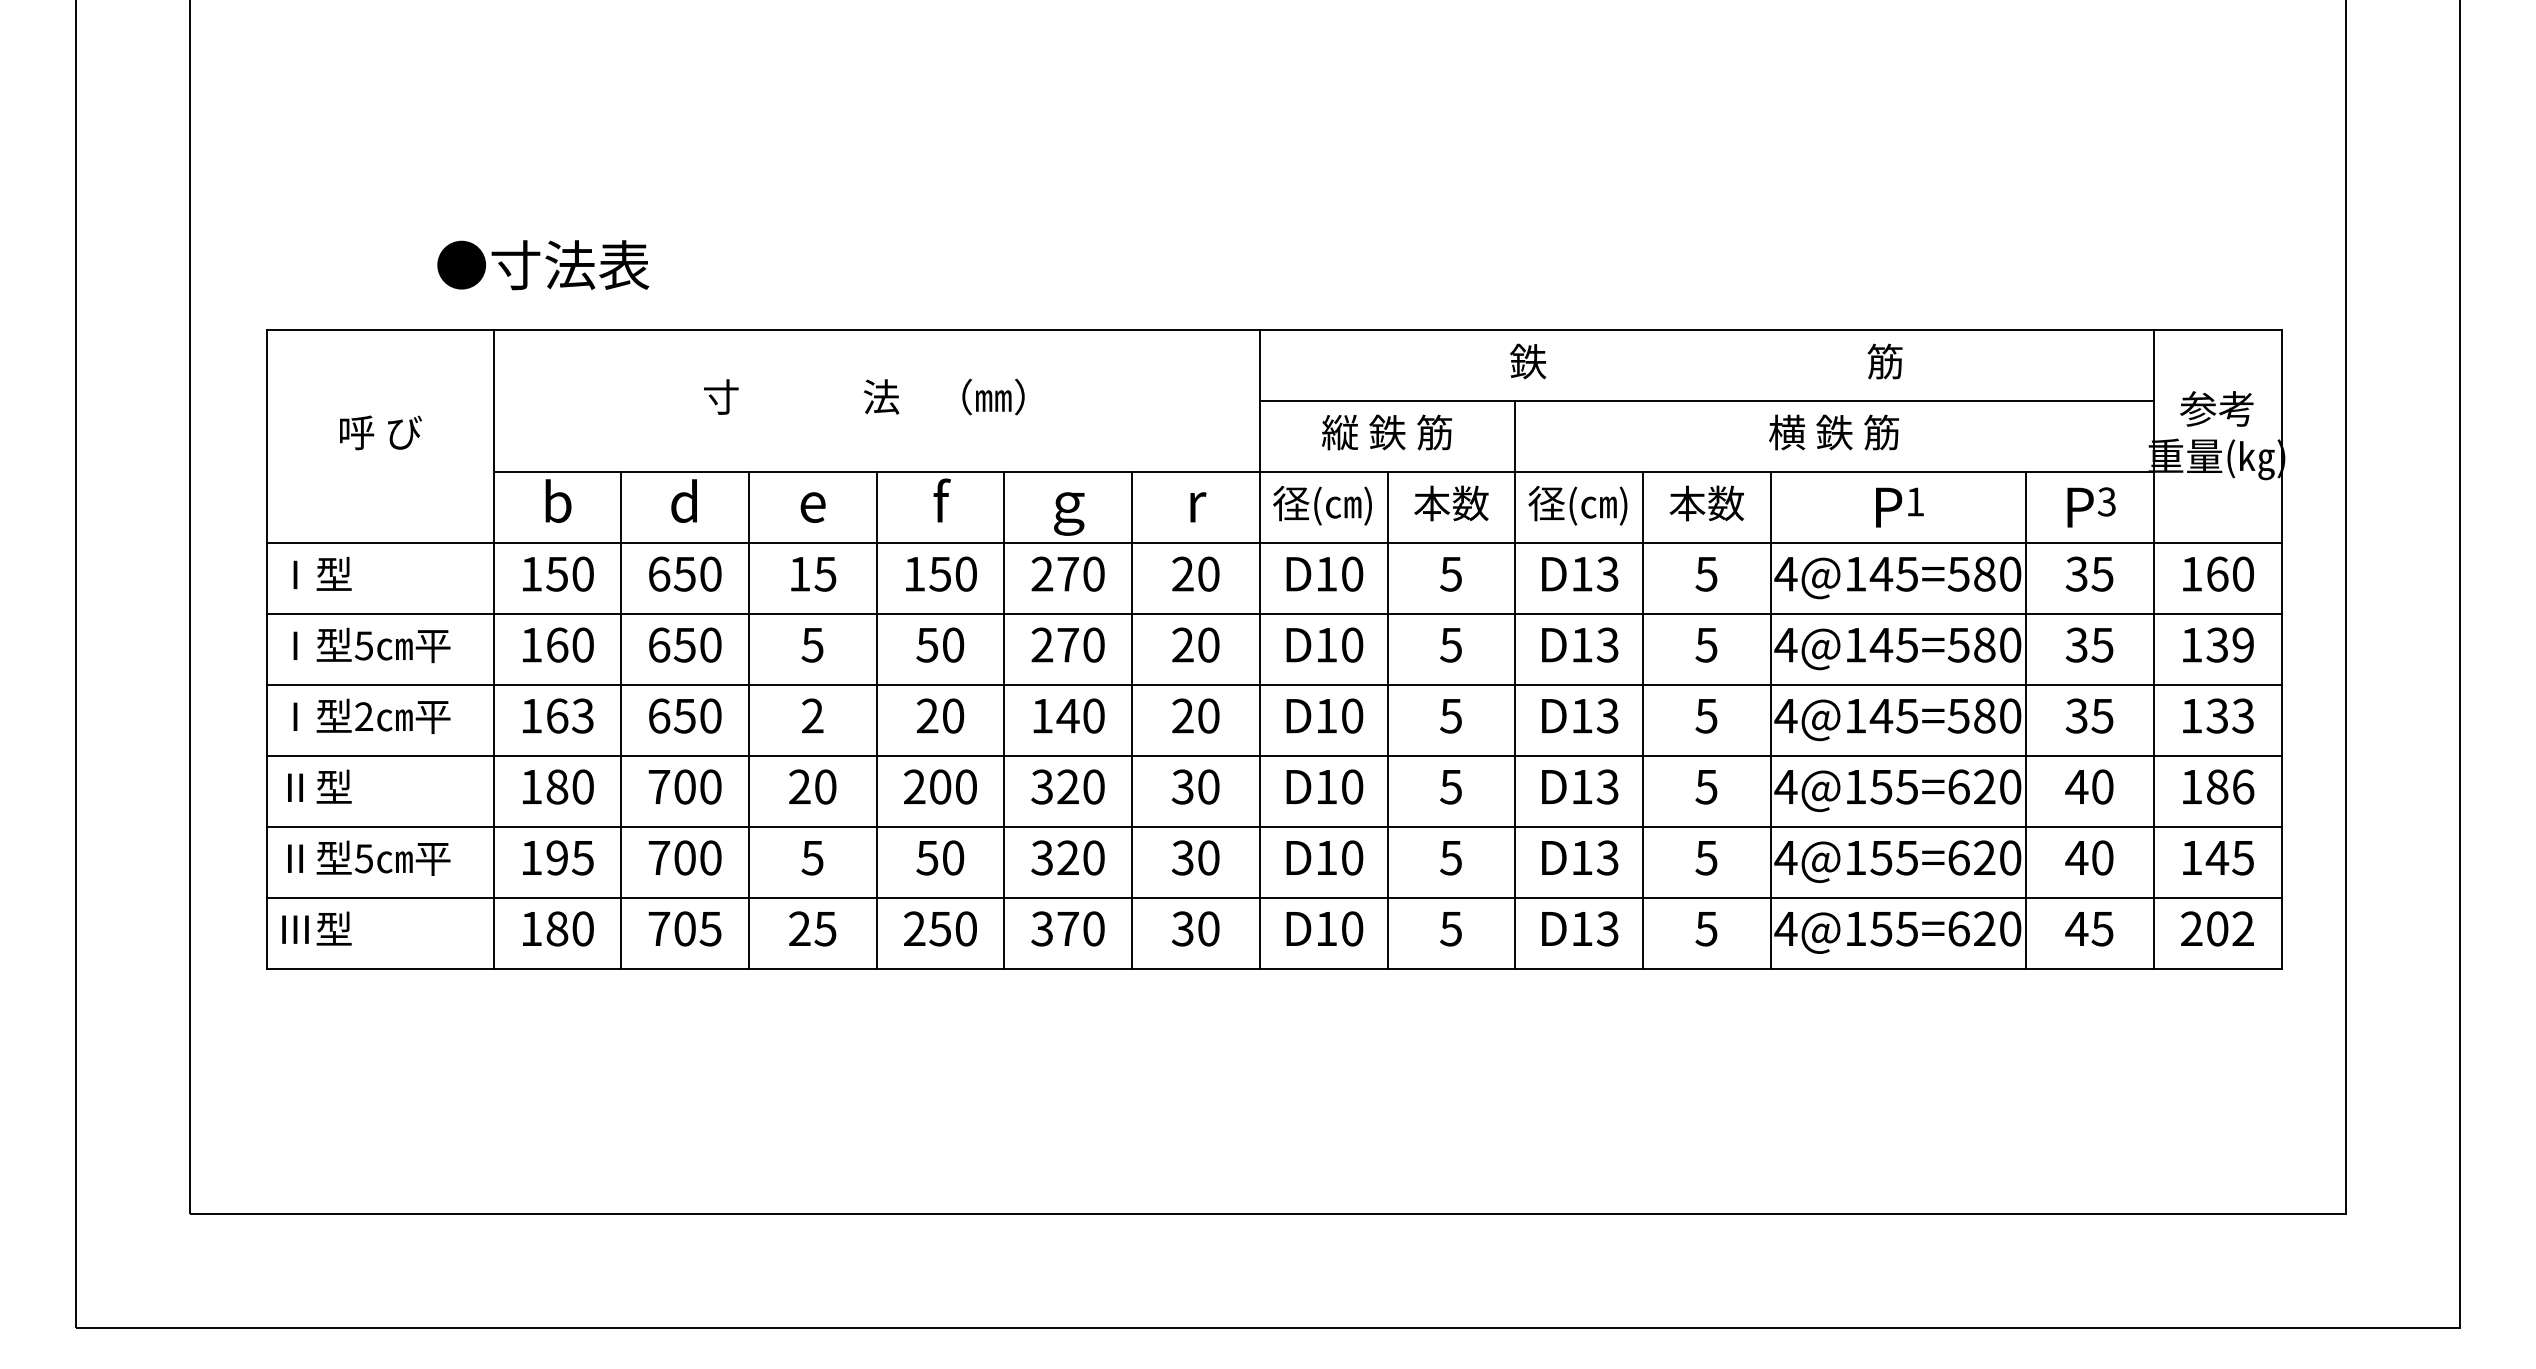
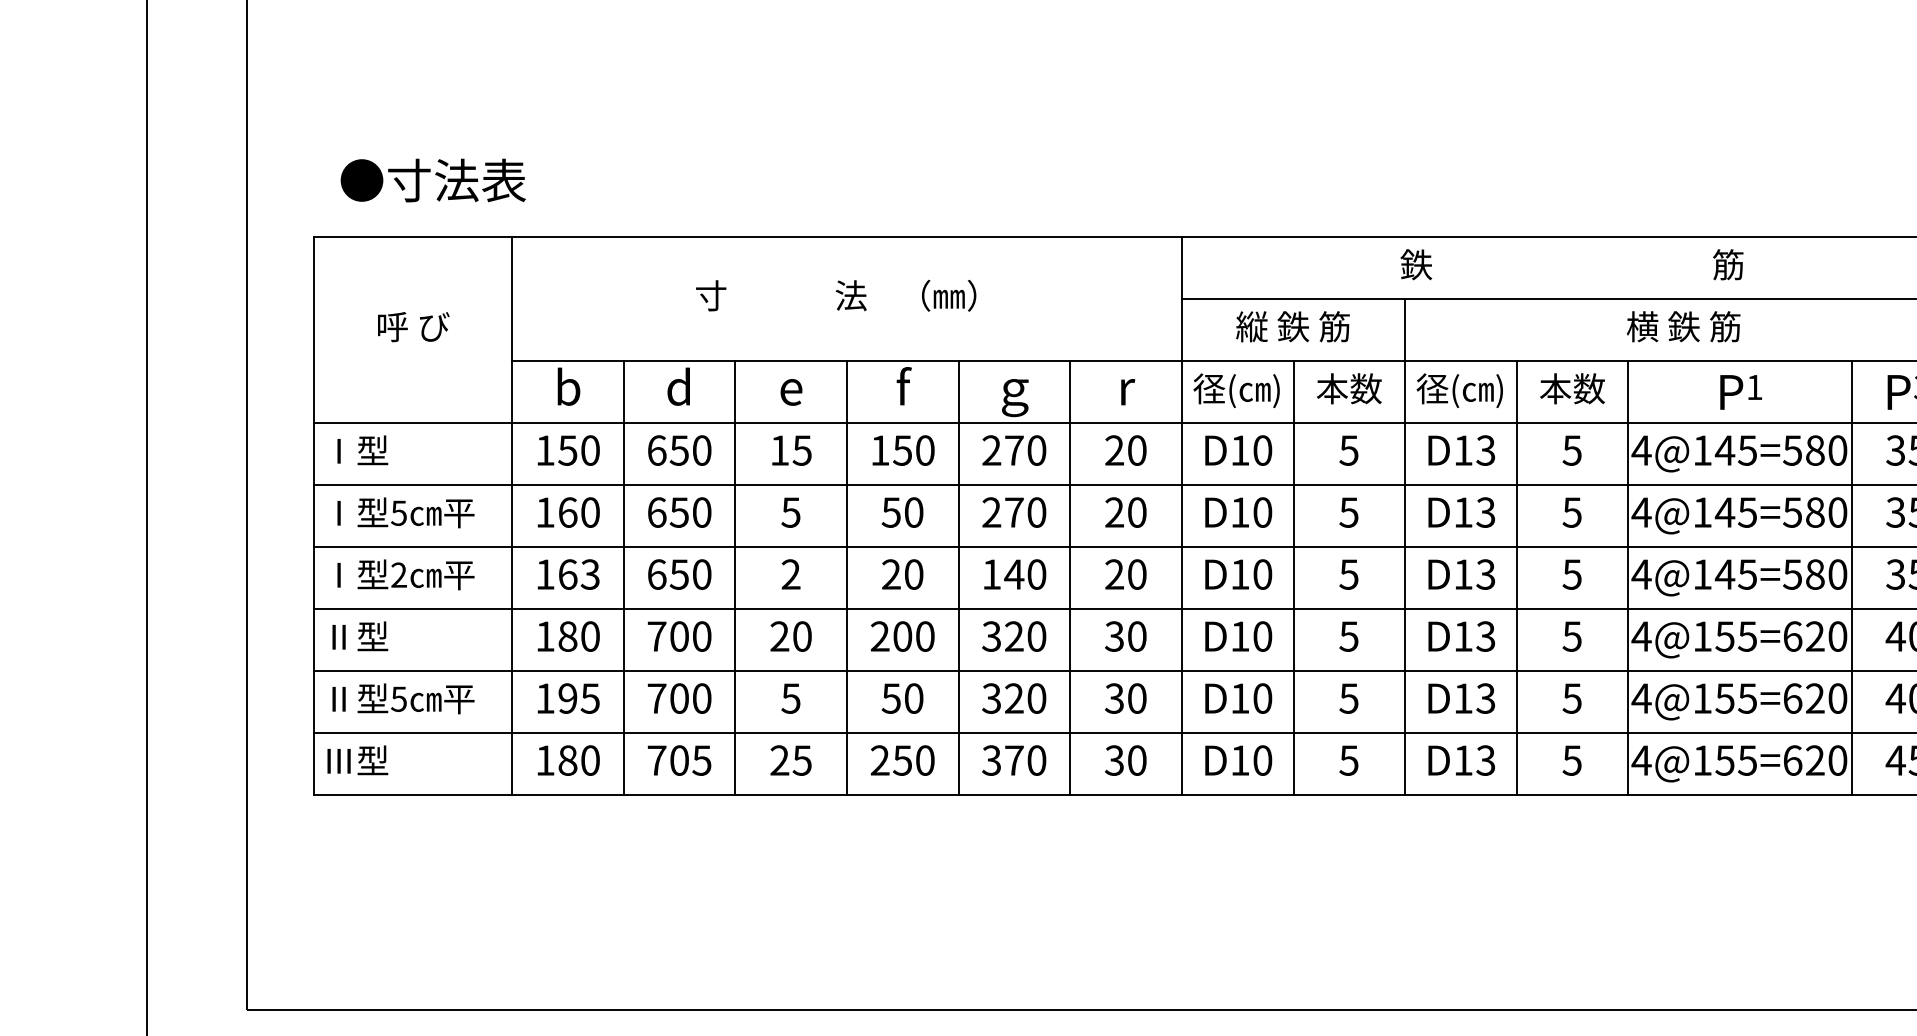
text: (543, 265) -> (433, 180), moved

